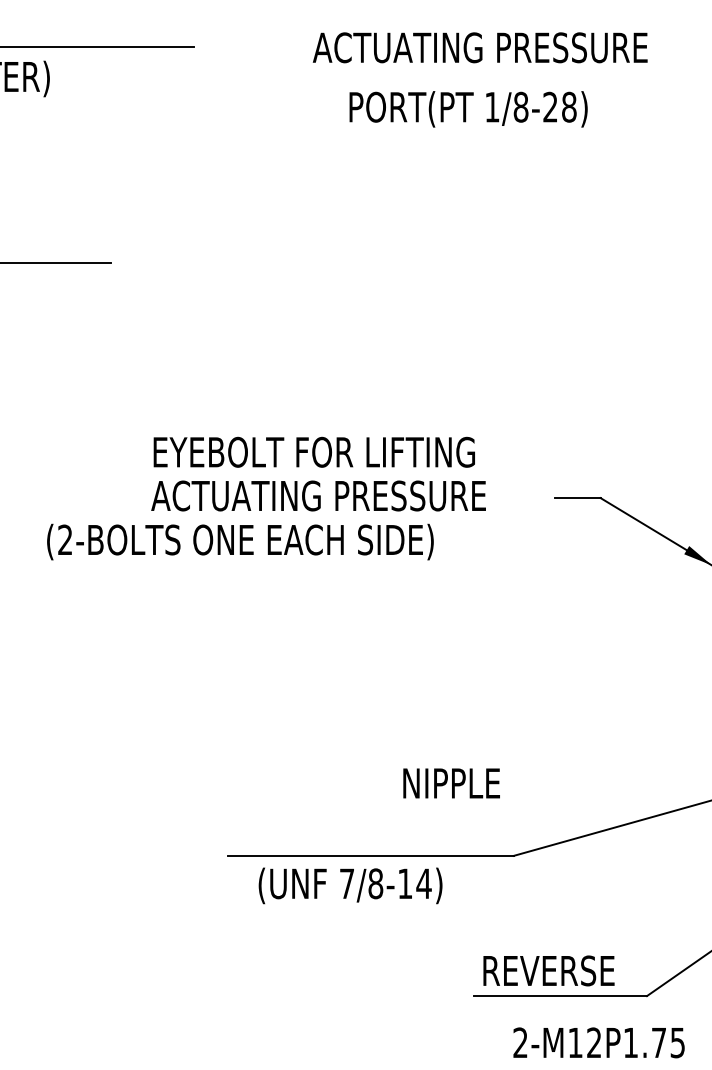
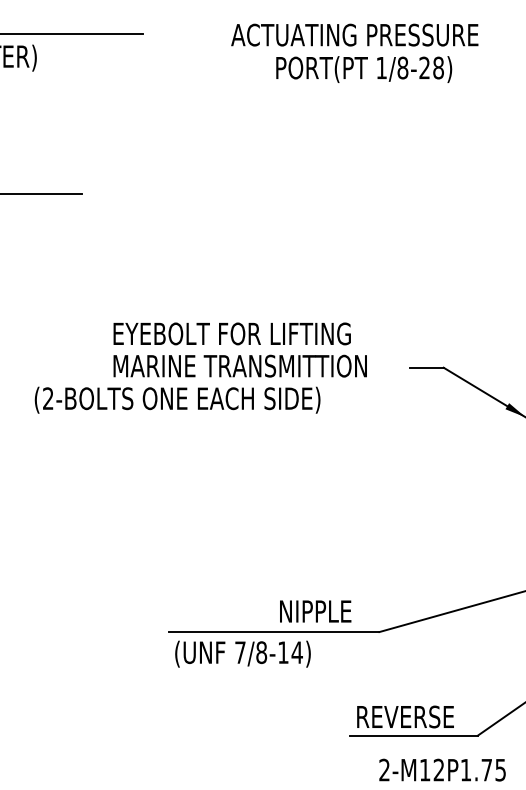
text: (469, 109) -> (364, 69), moved
text: (322, 495) -> (238, 365), ACTUATING PRESSURE -> MARINE TRANSMITTION
text: (451, 783) -> (315, 611), moved
text: (349, 884) -> (242, 653), moved

